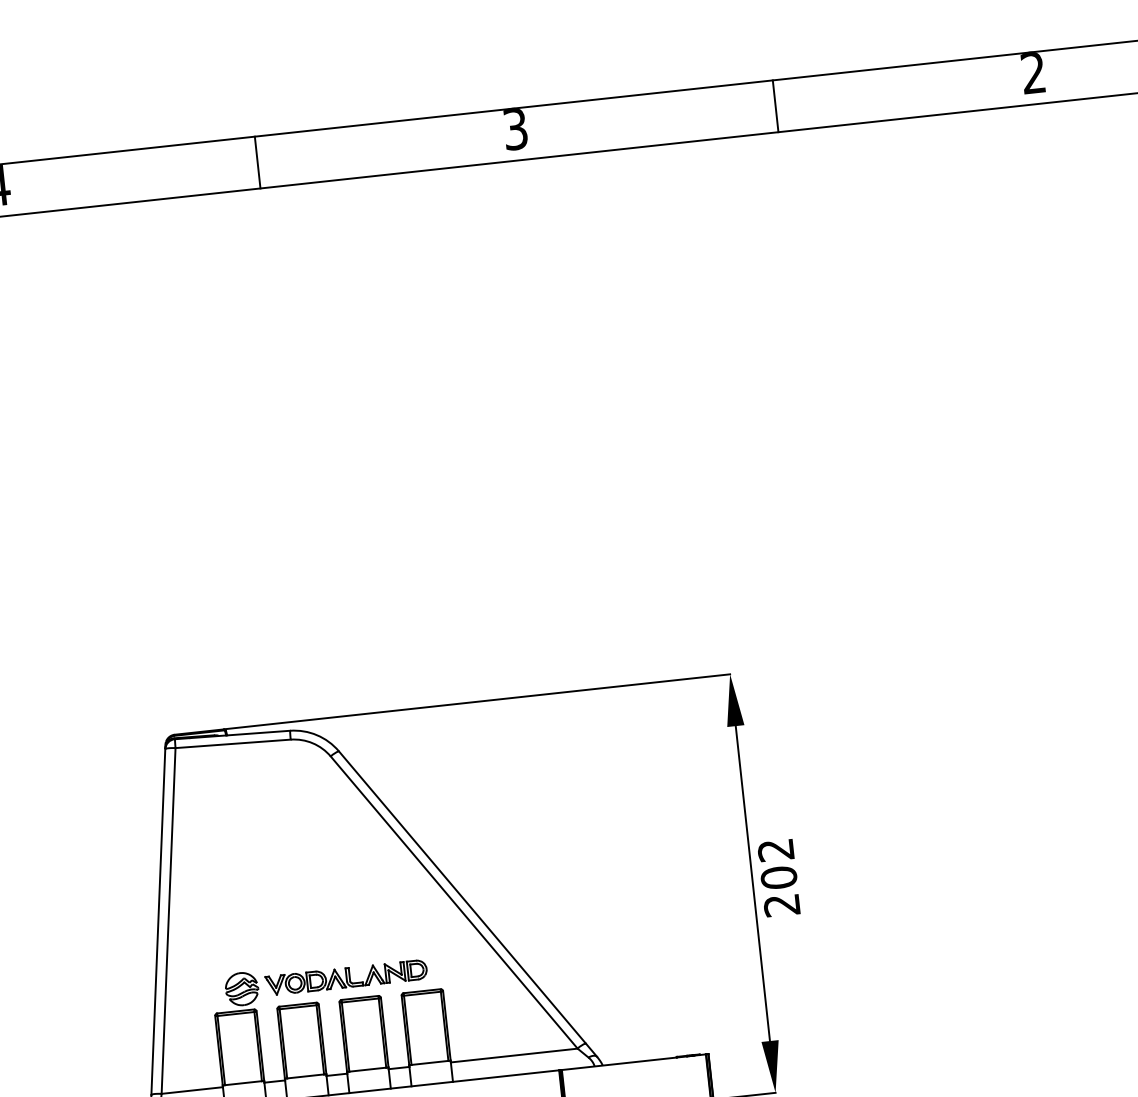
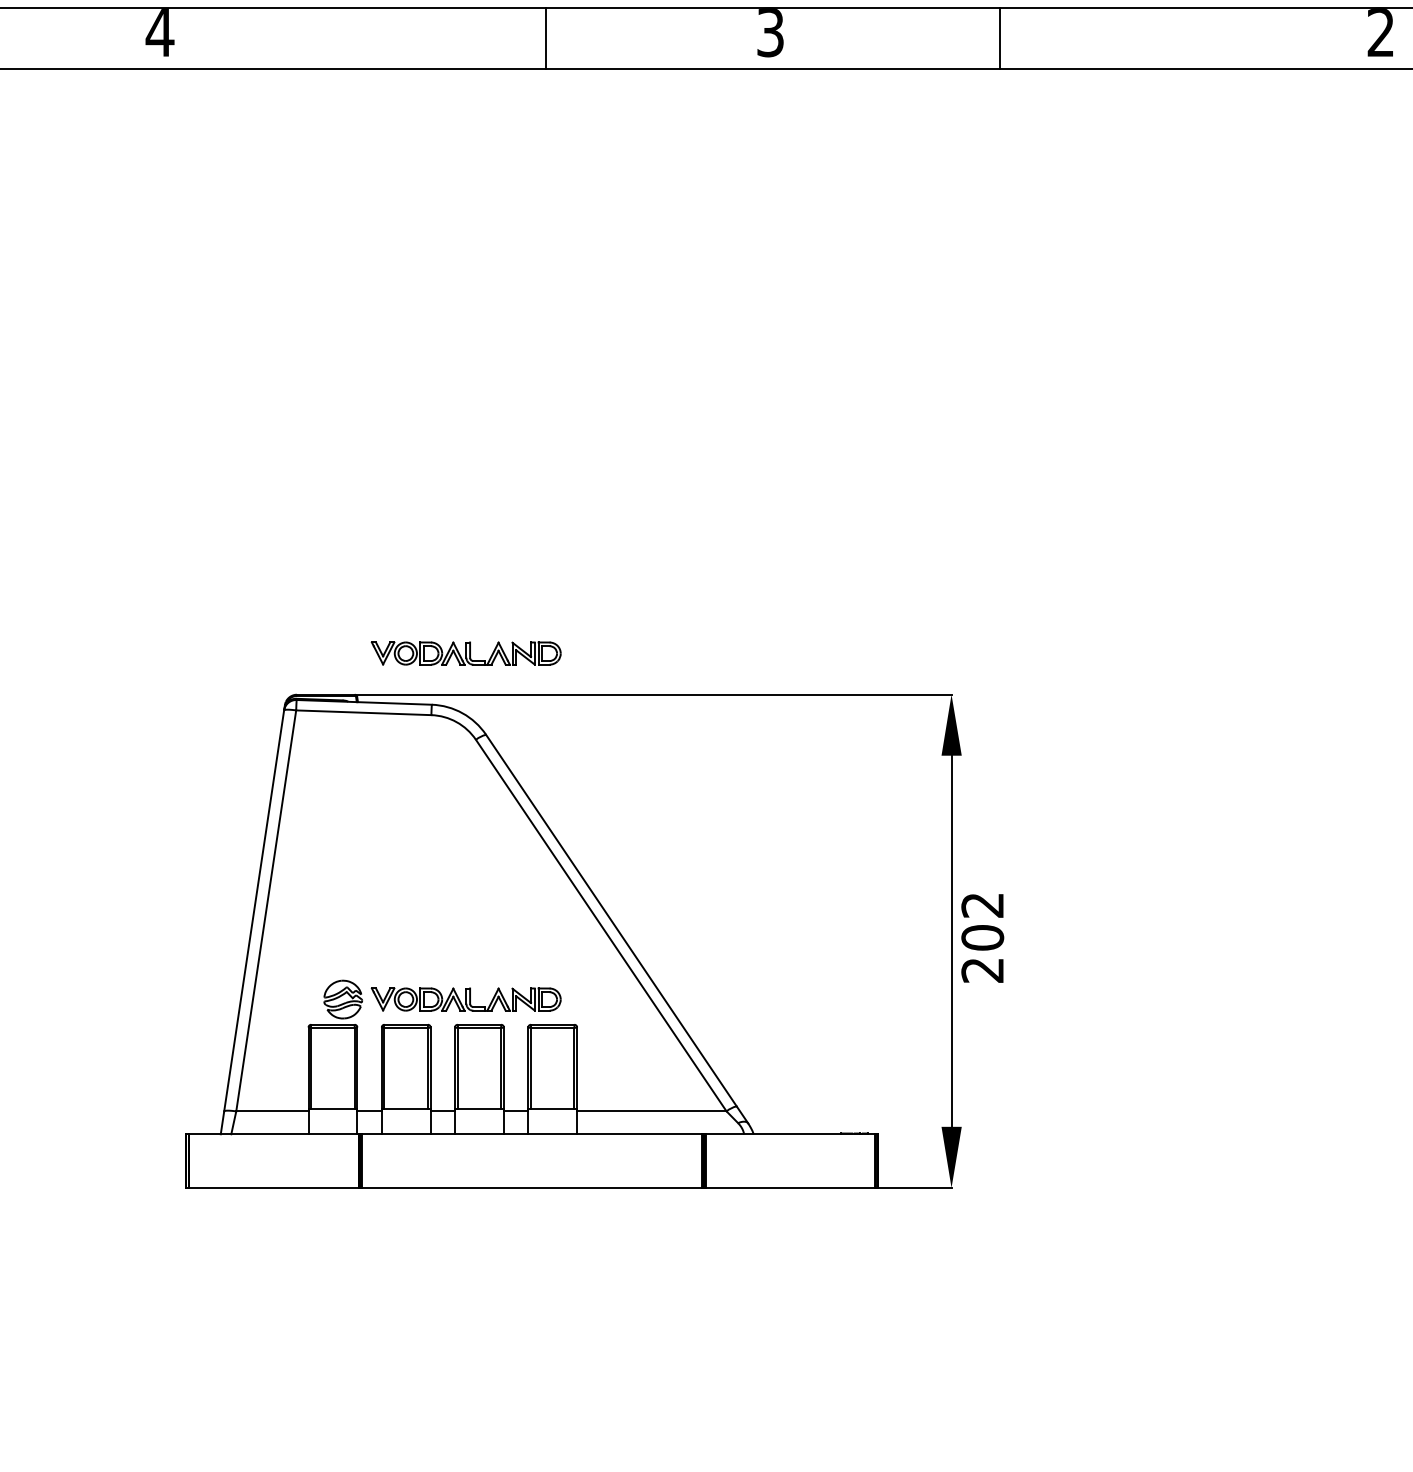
line: (775, 106) -> (1000, 38), moved
line: (257, 162) -> (545, 38), moved
part: (313, 684) -> (465, 653), added

